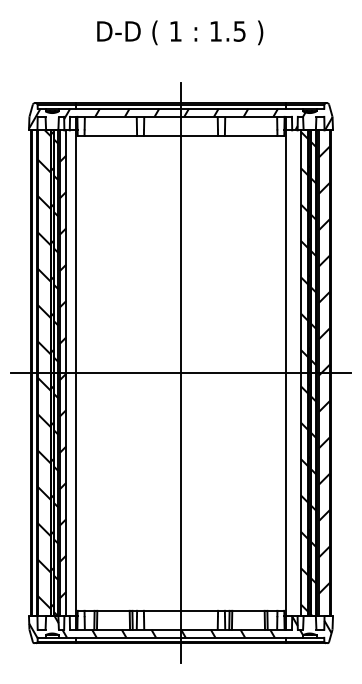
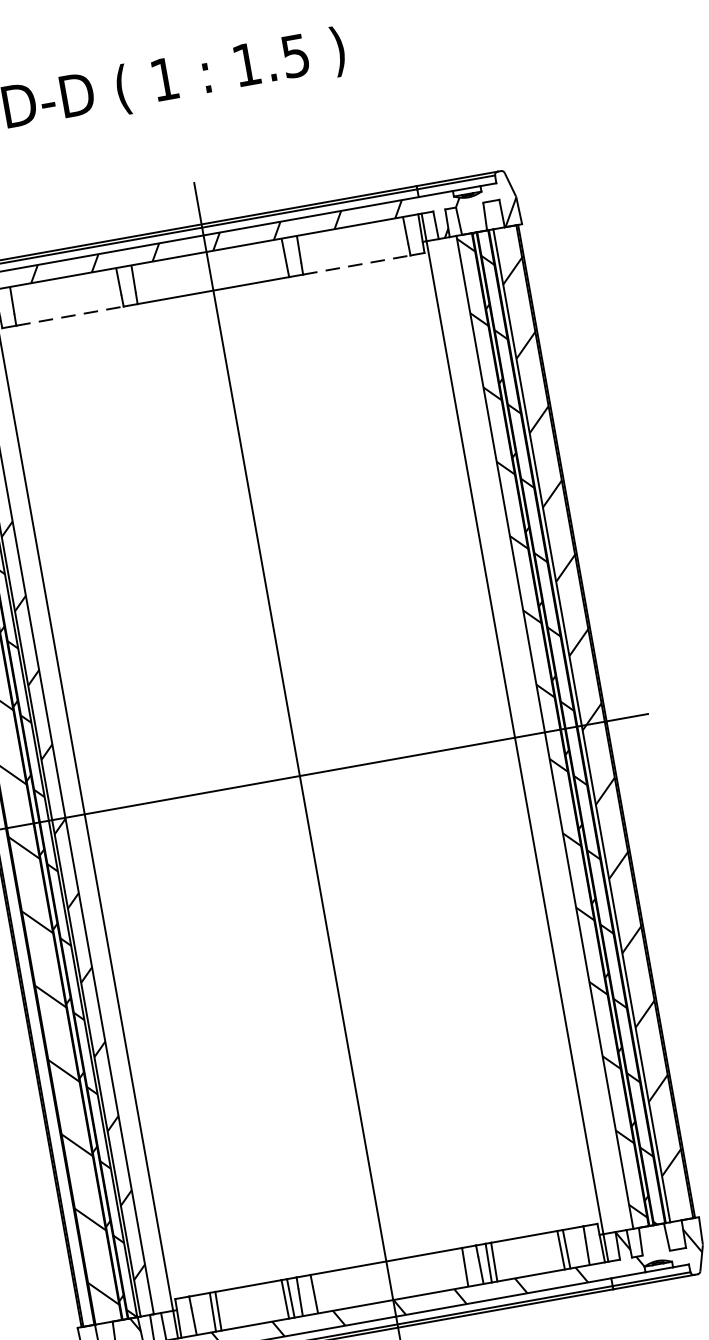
line: (111, 135) -> (71, 315), solid -> dashed
line: (251, 135) -> (357, 264), solid -> dashed

